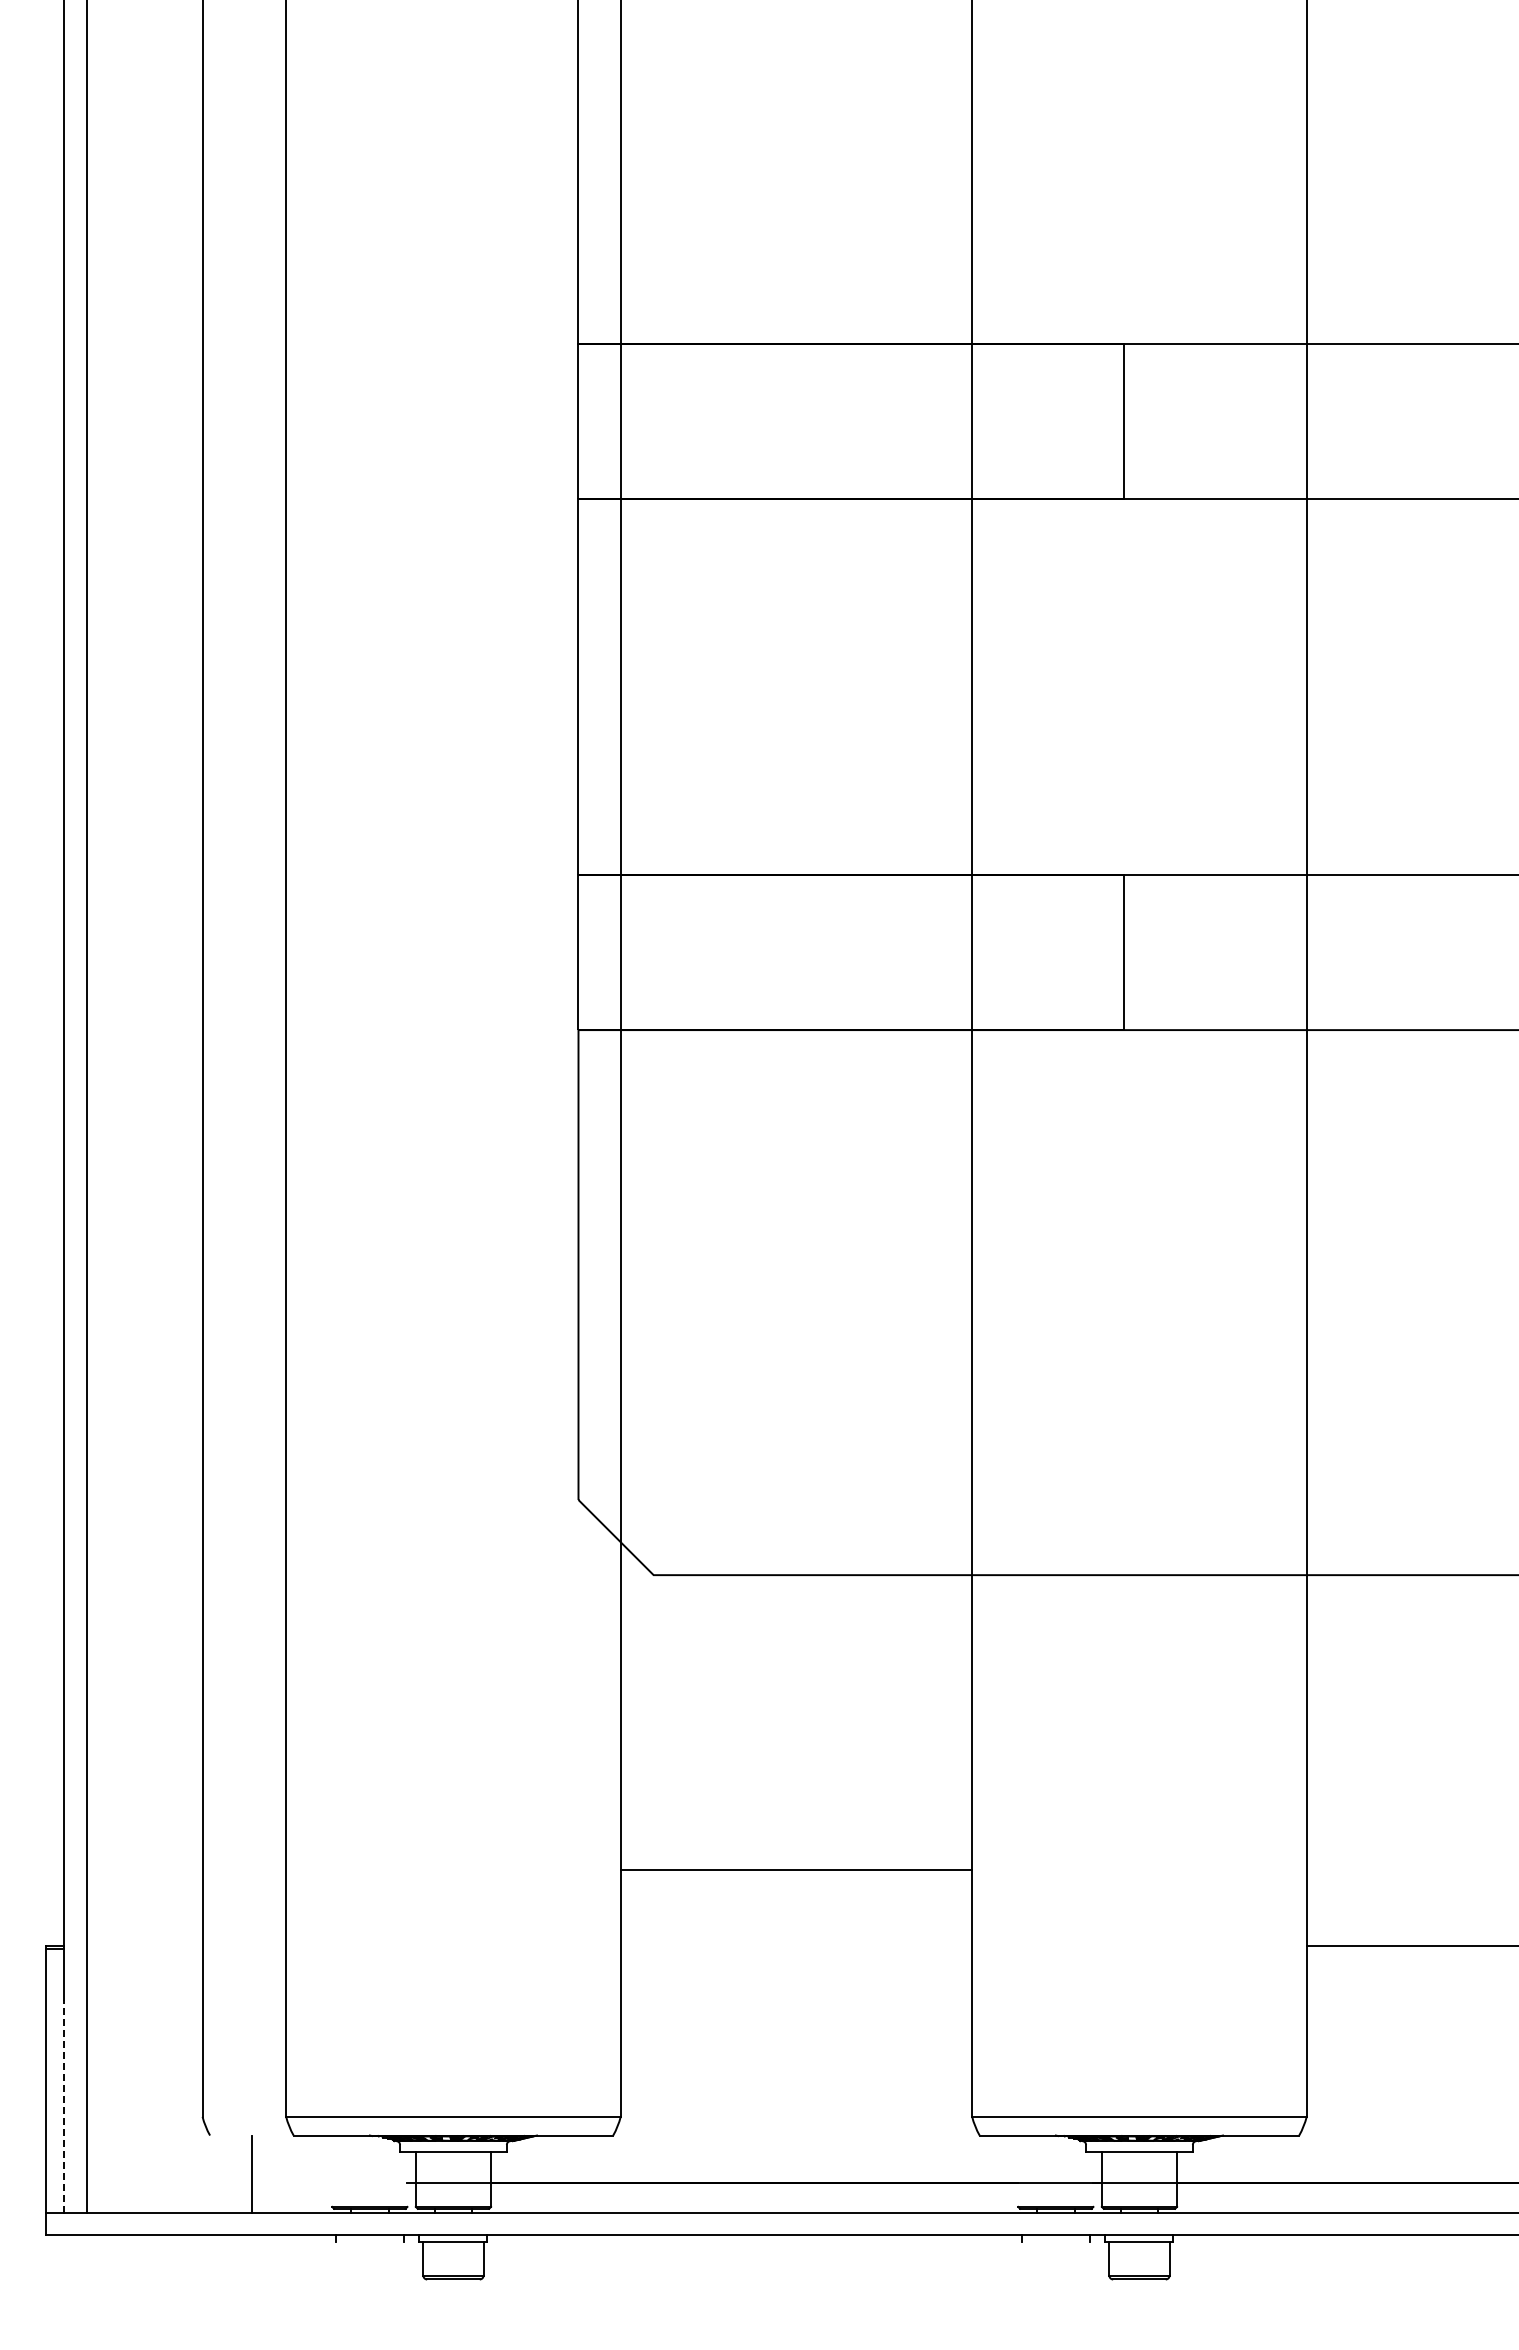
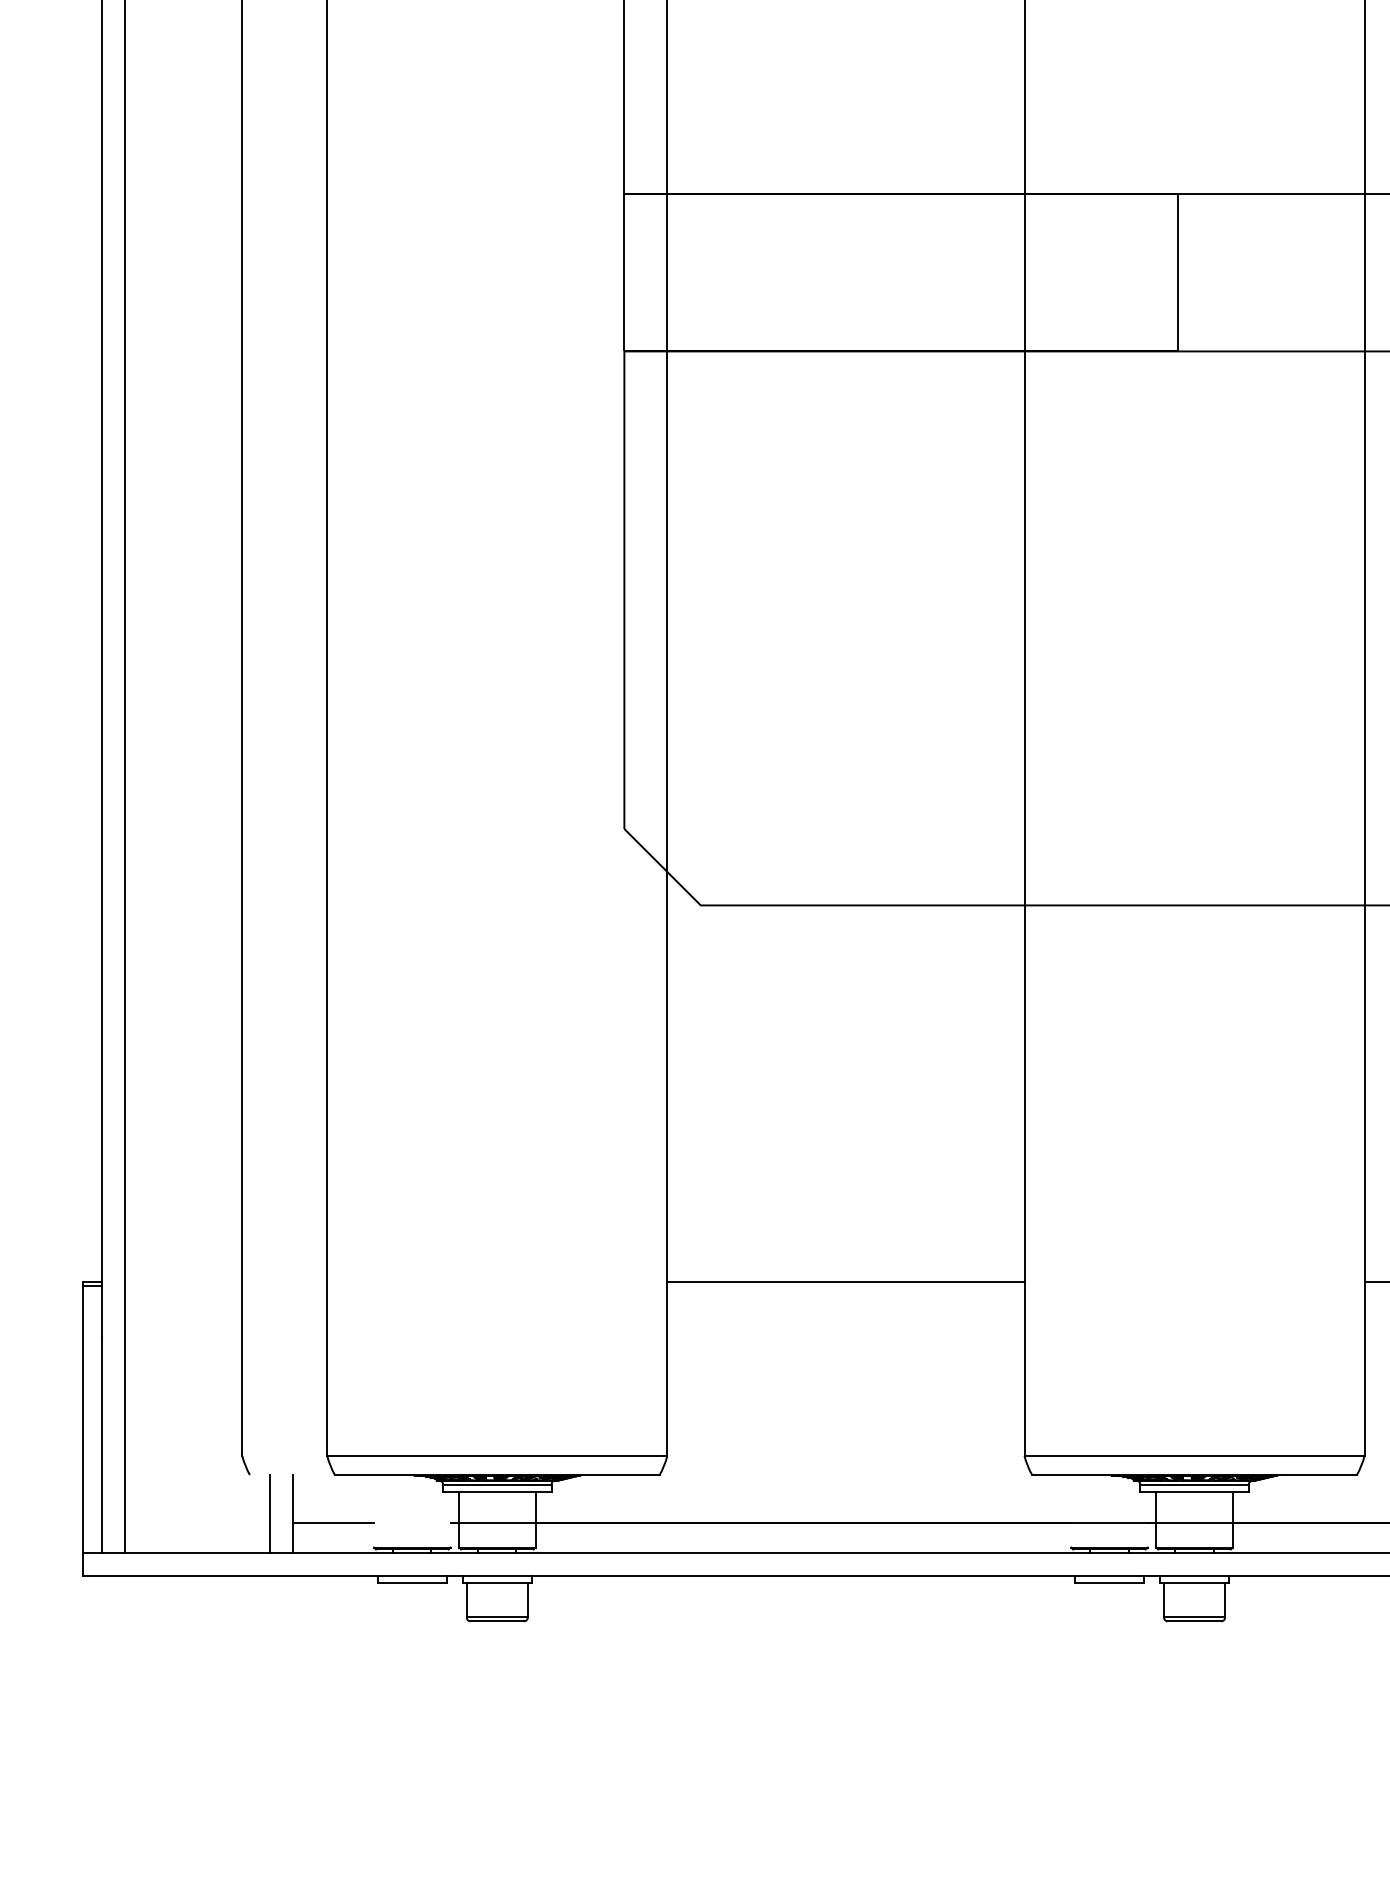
line: (796, 1869) -> (845, 1281), moved
line: (64, 2105) -> (101, 1444), dashed -> solid
line: (453, 2144) -> (497, 1484), added
line: (1139, 2144) -> (1194, 1484), added
line: (229, 2173) -> (269, 1513), added
line: (292, 2182) -> (333, 1522), added
line: (369, 2241) -> (411, 1582), added
line: (1055, 2241) -> (1109, 1582), added

